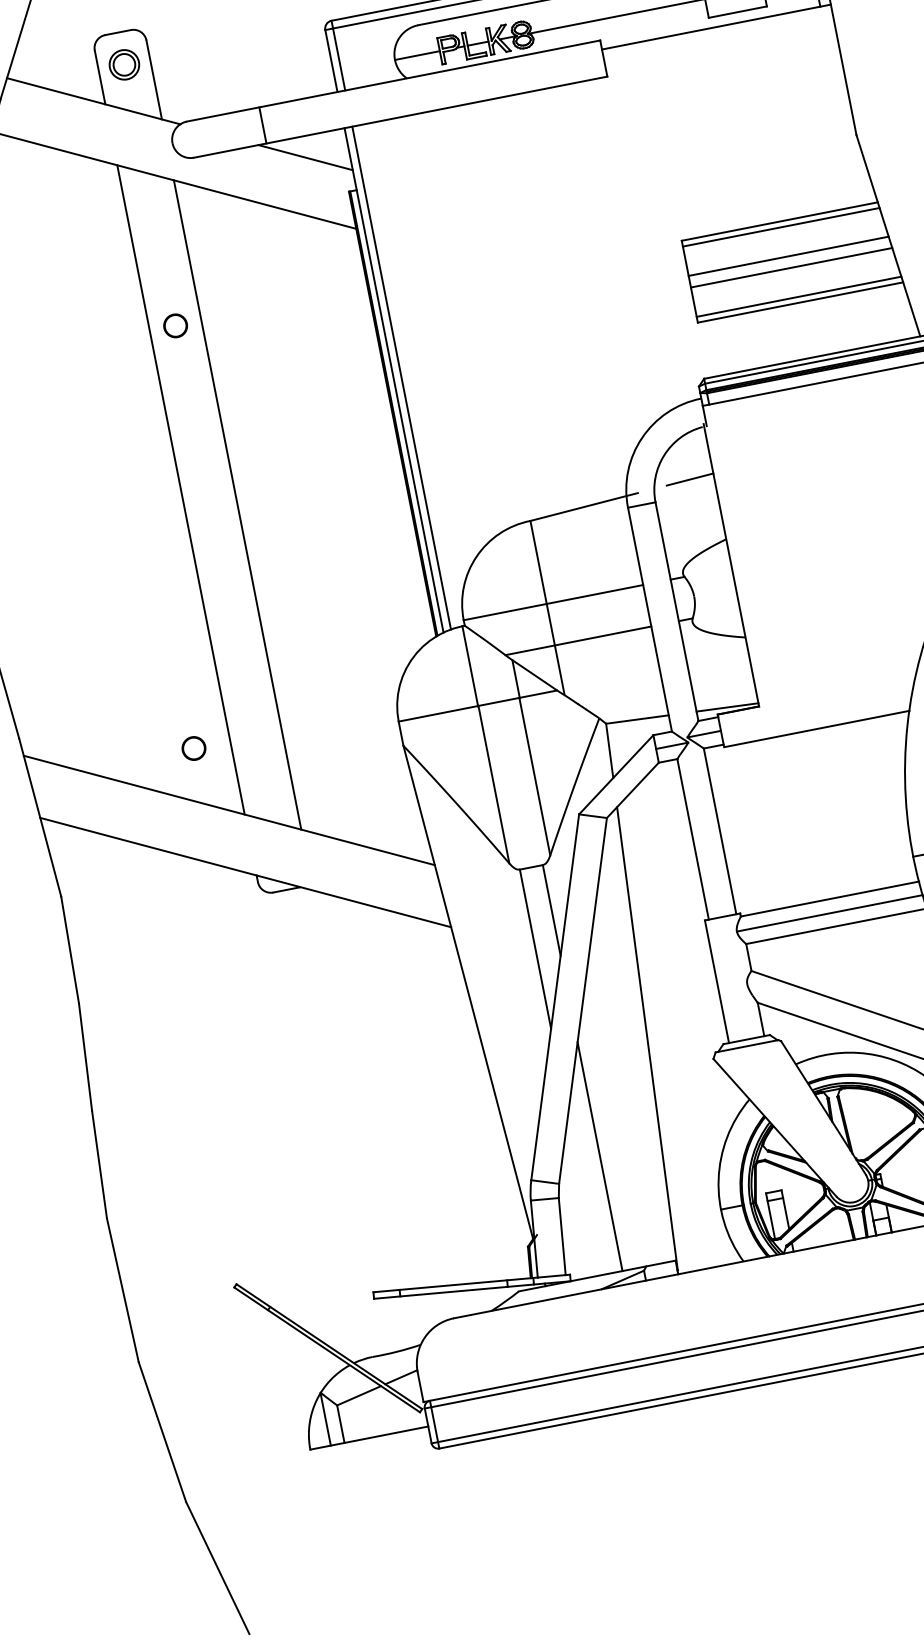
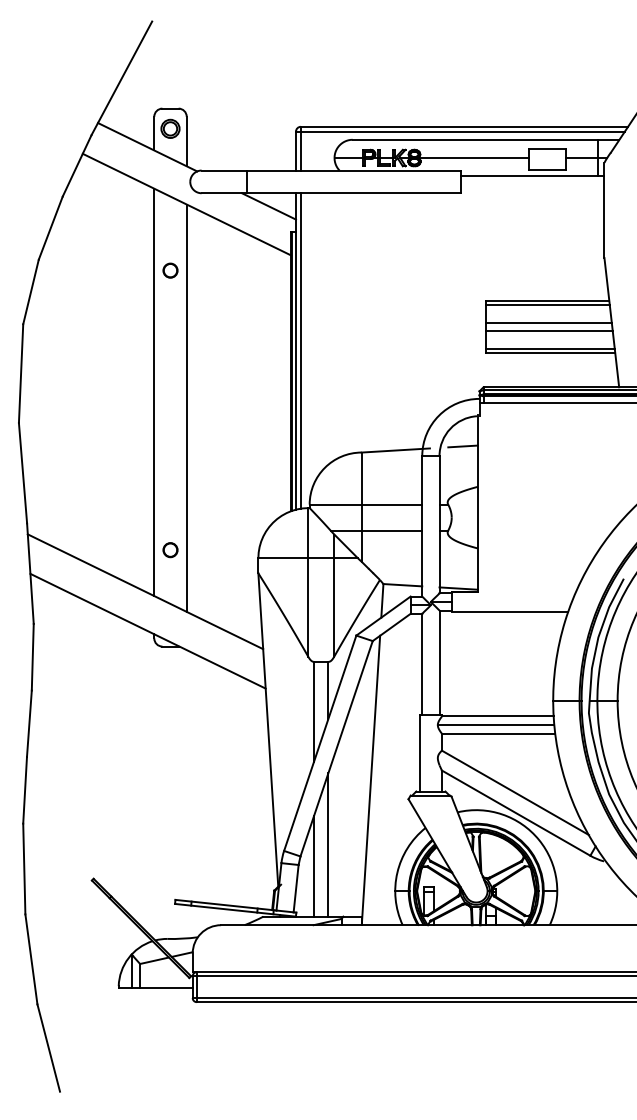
circle: (175, 325) -> (170, 270), moved
circle: (194, 749) -> (170, 550), moved
line: (584, 1195) -> (314, 866), added

